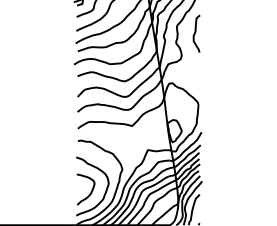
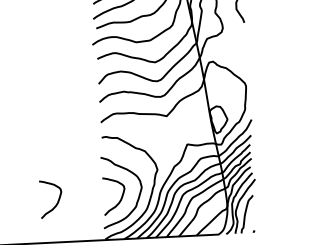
curve: (37, 193) -> (55, 203), added

